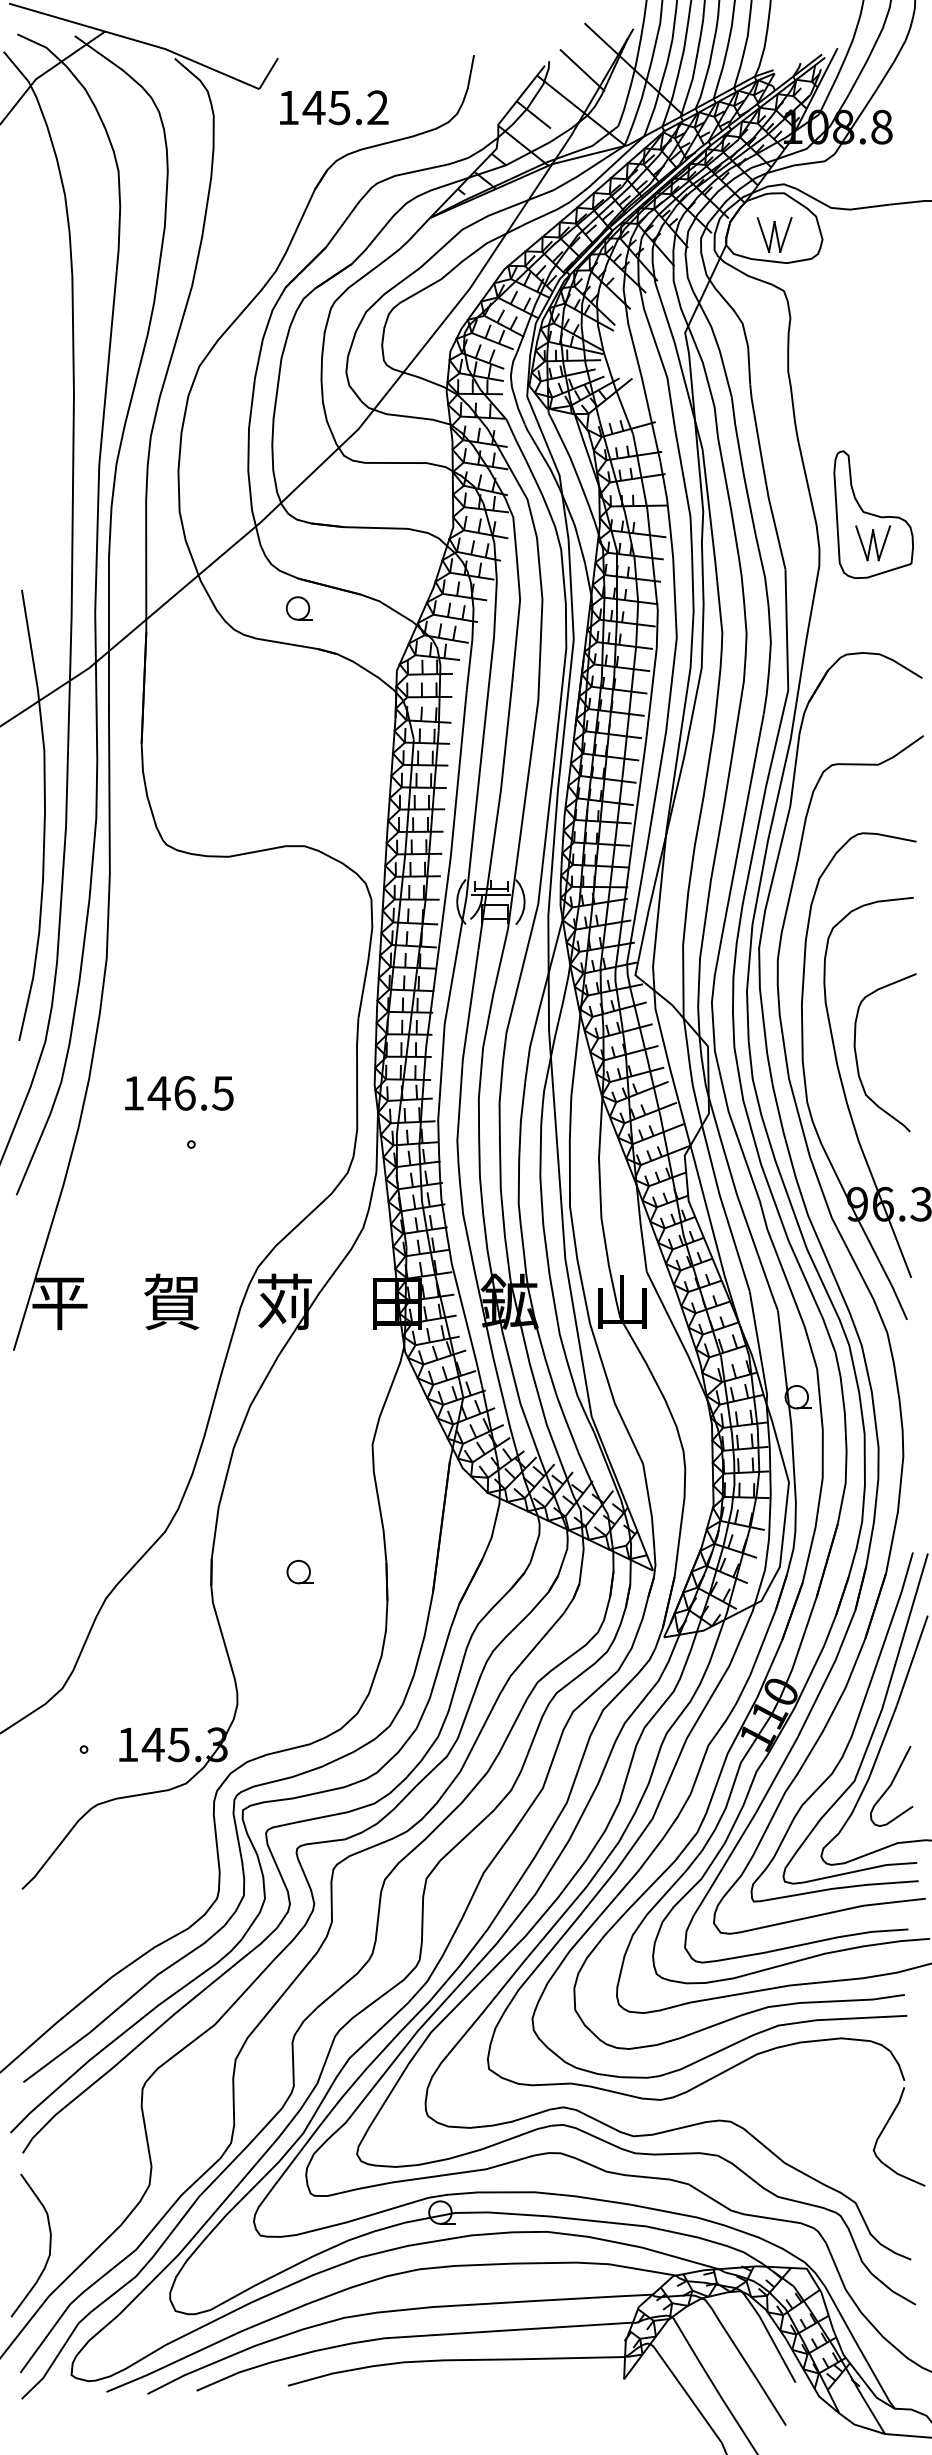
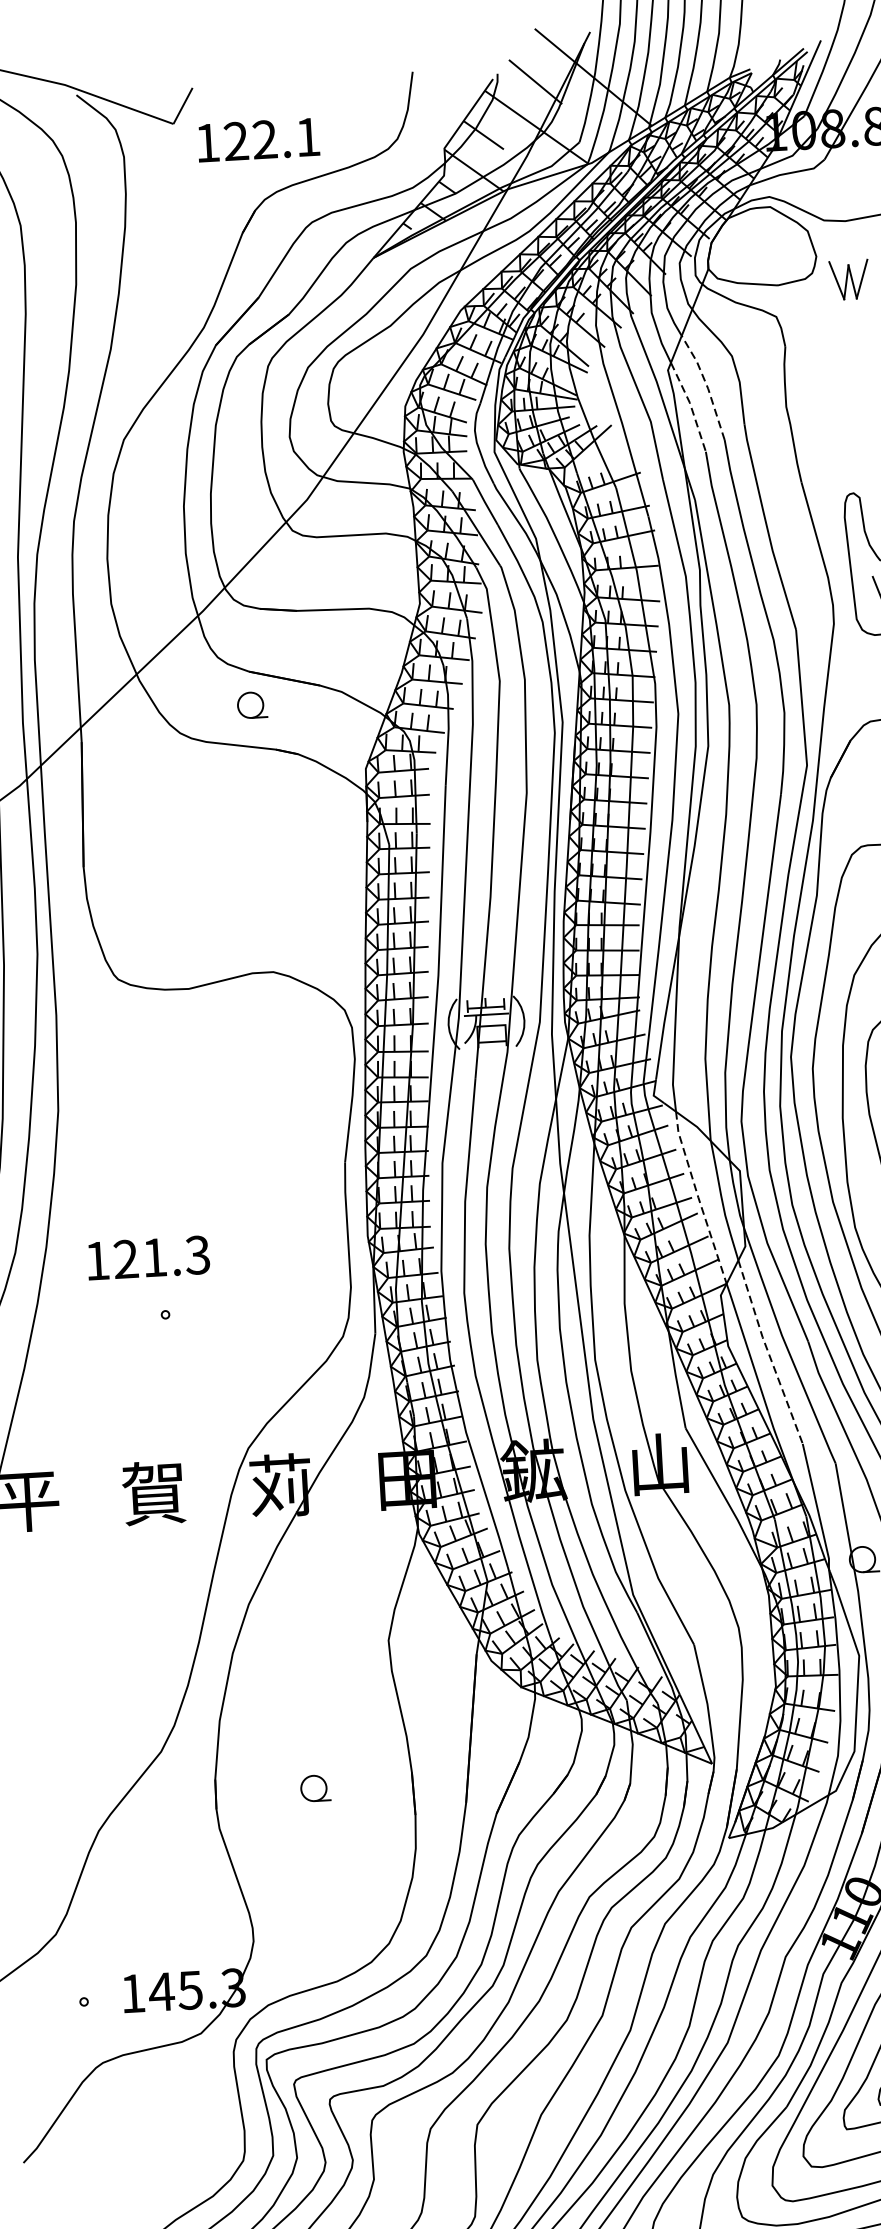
text: (345, 107) -> (271, 139), 145.2 -> 122.1
part: (774, 234) -> (849, 279), moved
line: (718, 348) -> (706, 385), solid -> dashed
line: (703, 365) -> (690, 405), solid -> dashed
line: (669, 1068) -> (698, 1198), solid -> dashed
text: (190, 1093) -> (161, 1257), 146.5 -> 121.3
line: (724, 1209) -> (769, 1353), solid -> dashed

